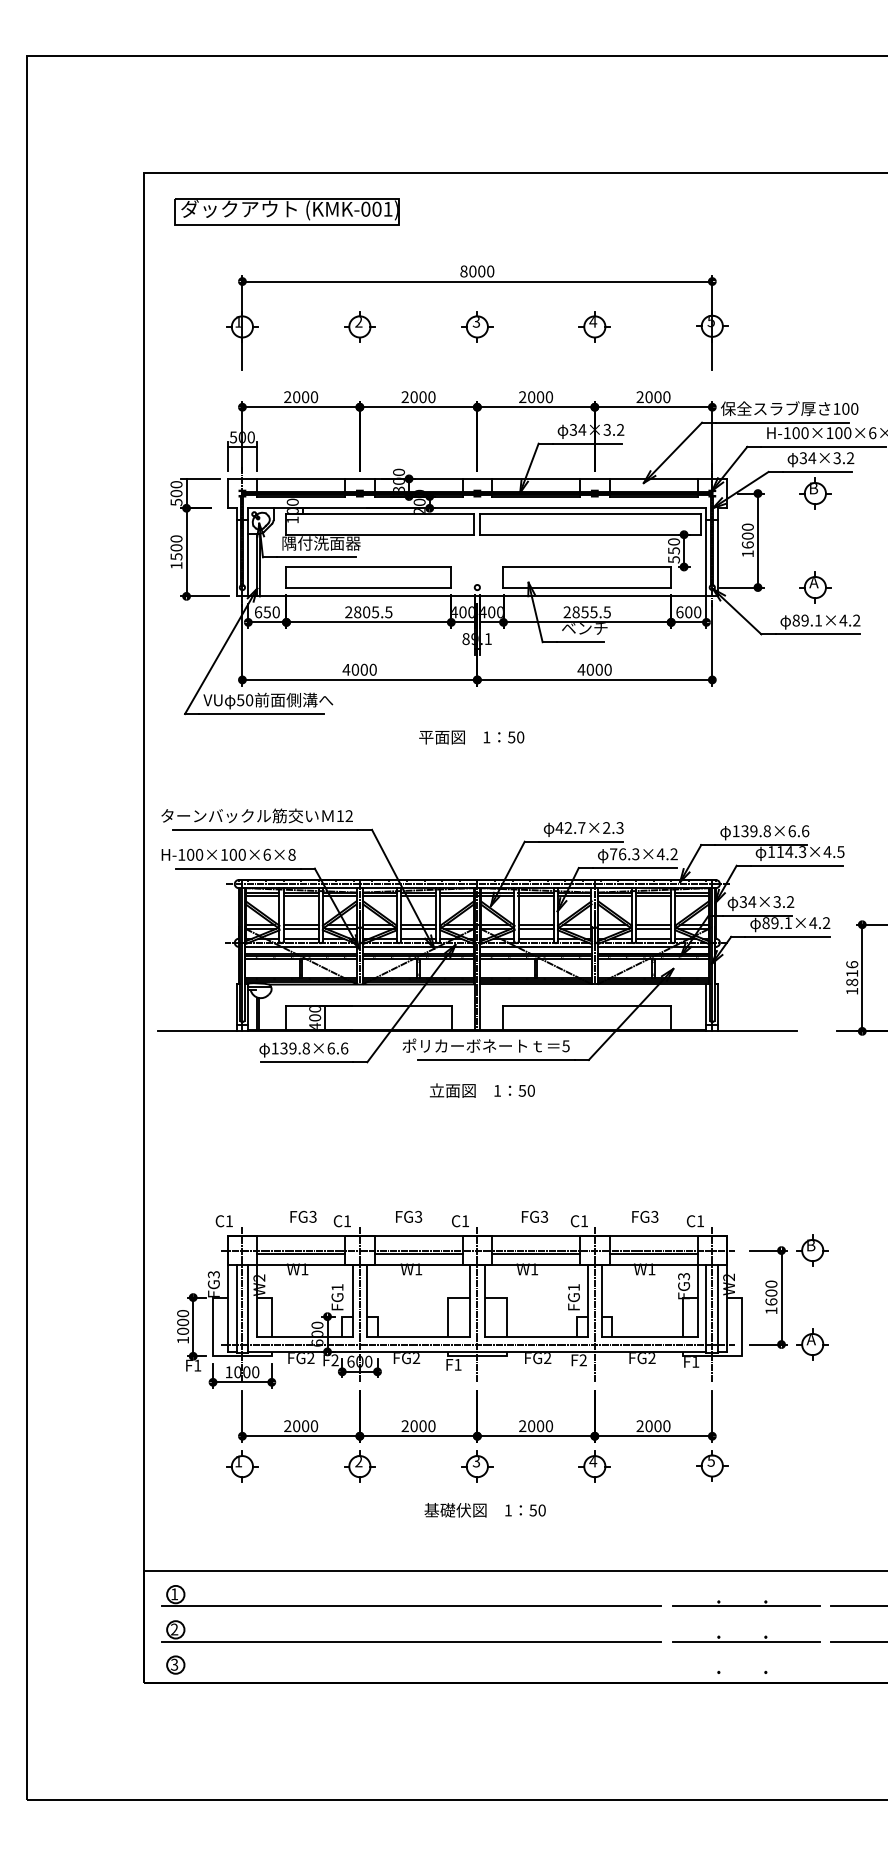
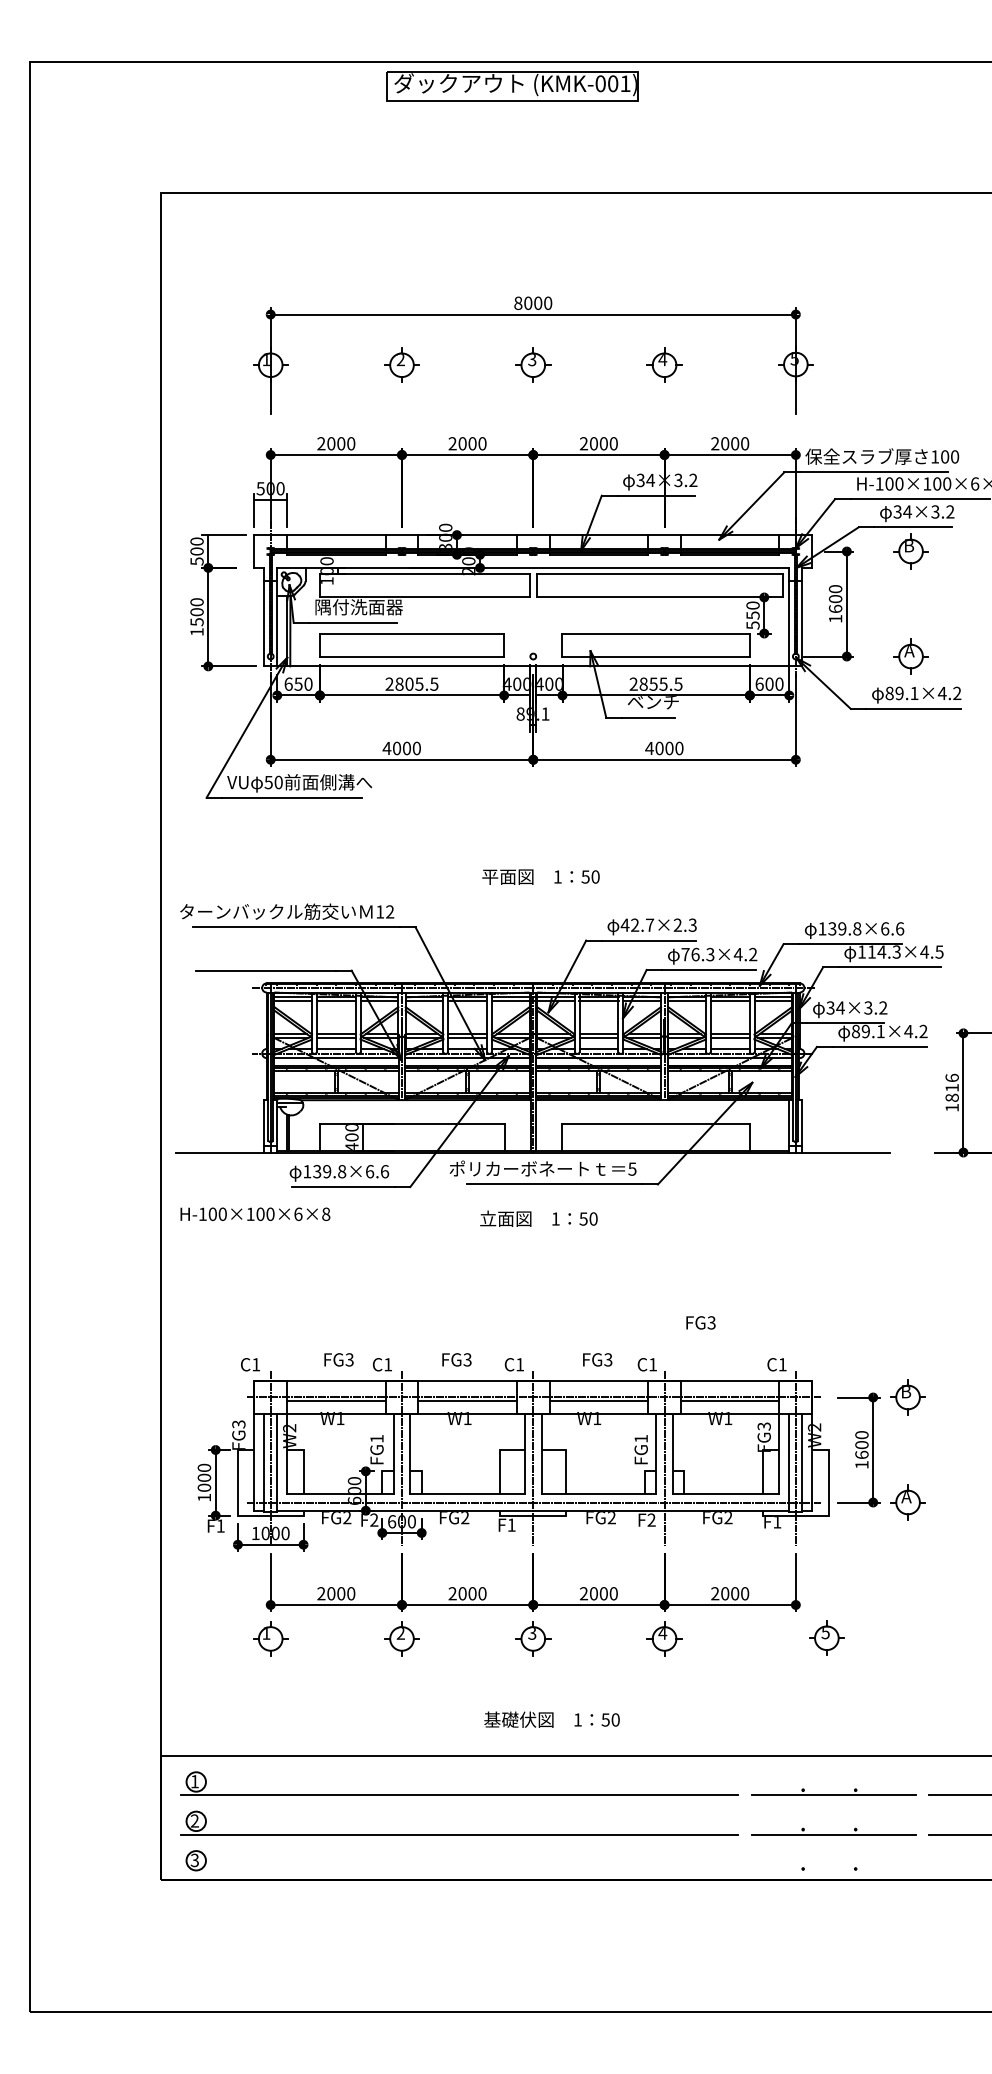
part: (286, 211) -> (512, 86), moved
text: (471, 736) -> (540, 876), moved
text: (228, 854) -> (255, 1213), moved
text: (644, 1216) -> (700, 1322), moved
part: (711, 1465) -> (826, 1637), moved
text: (484, 1510) -> (551, 1719), moved

